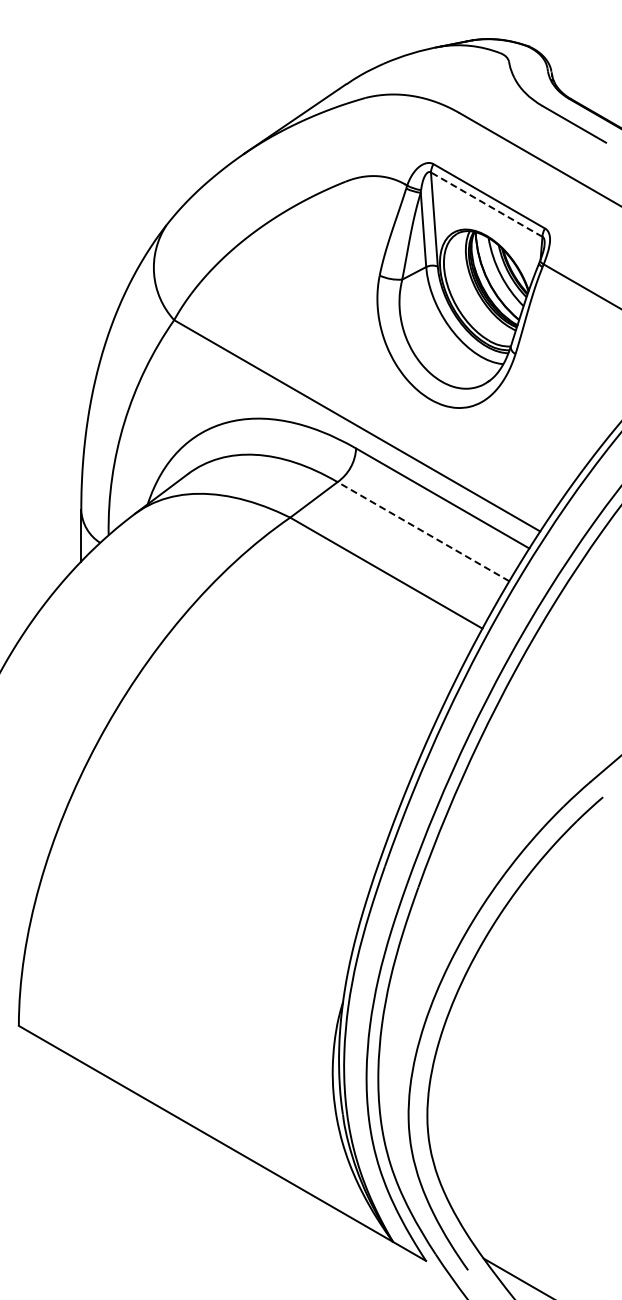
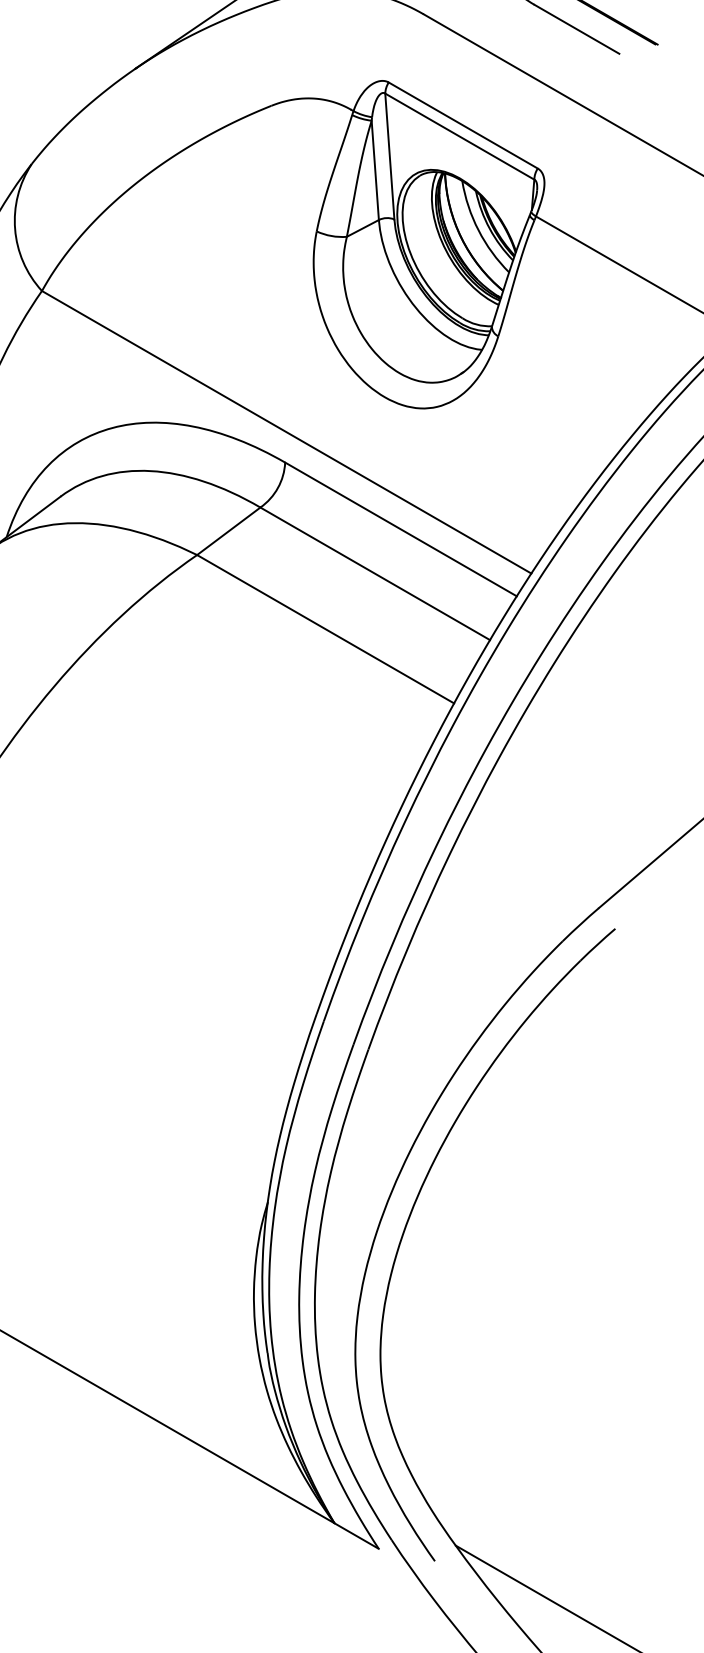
line: (486, 204) -> (459, 136), dashed -> solid
line: (423, 531) -> (375, 573), dashed -> solid

